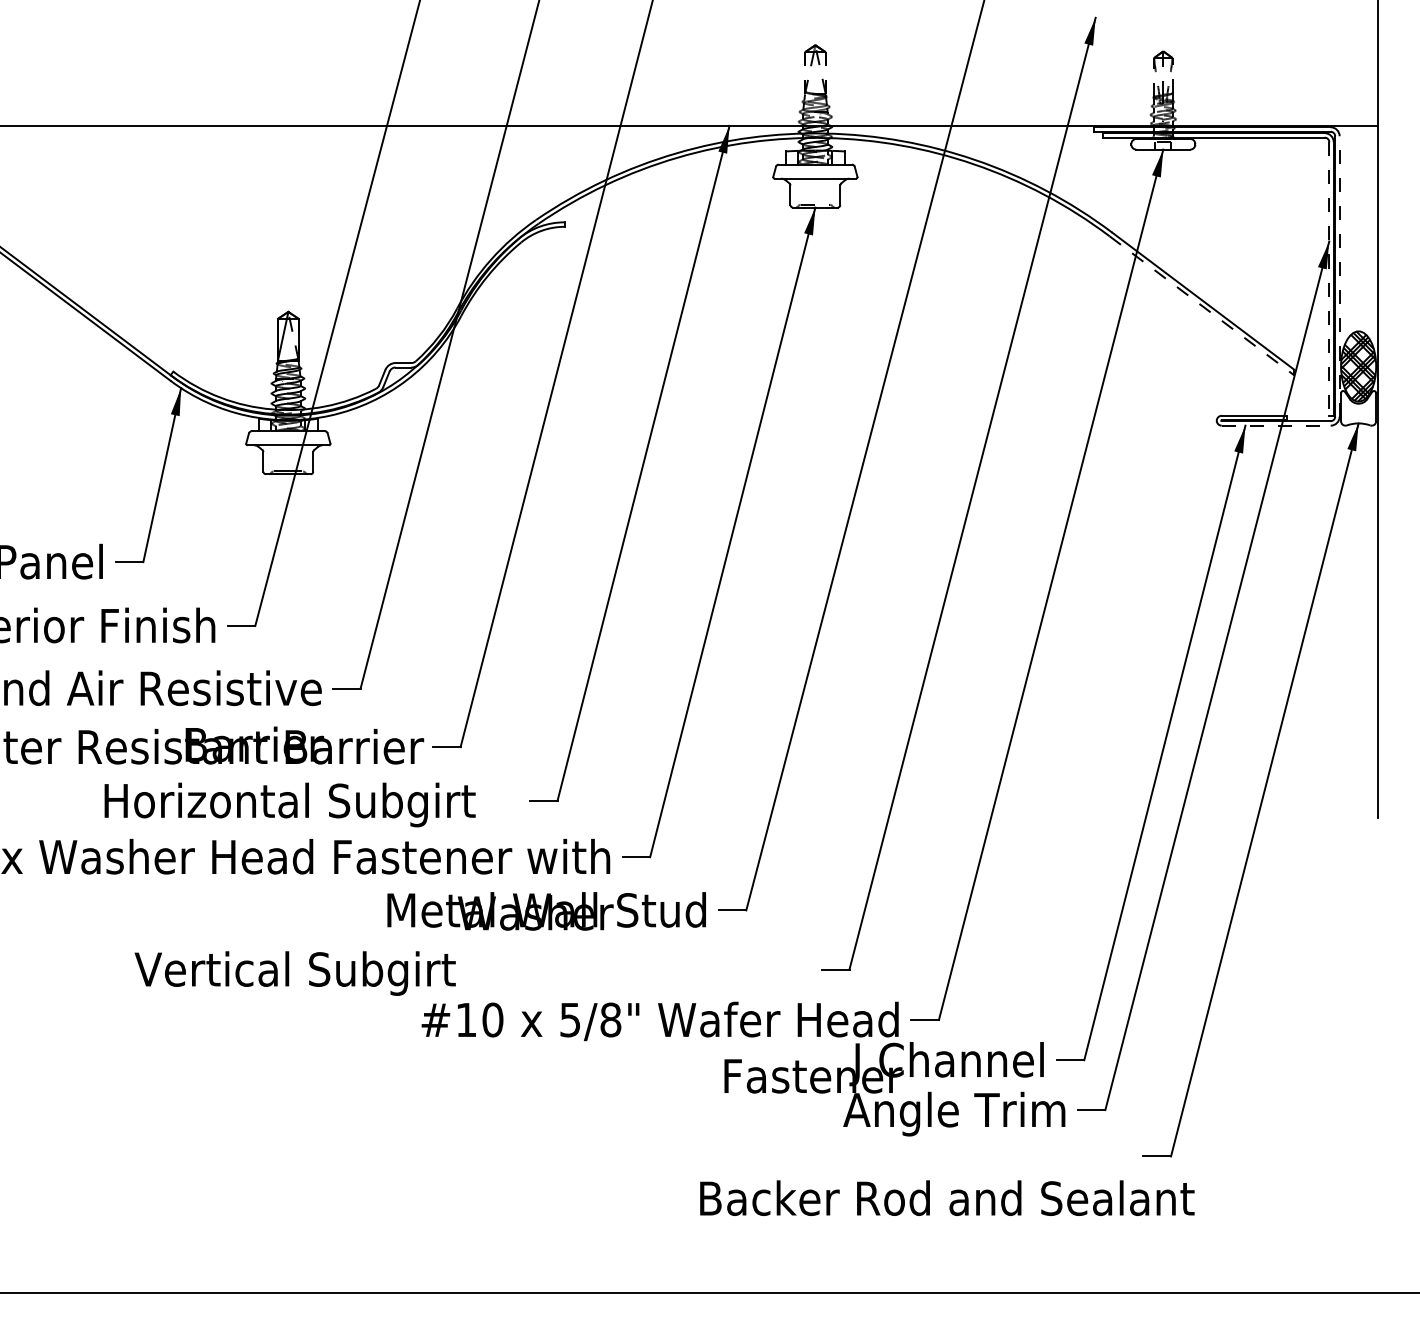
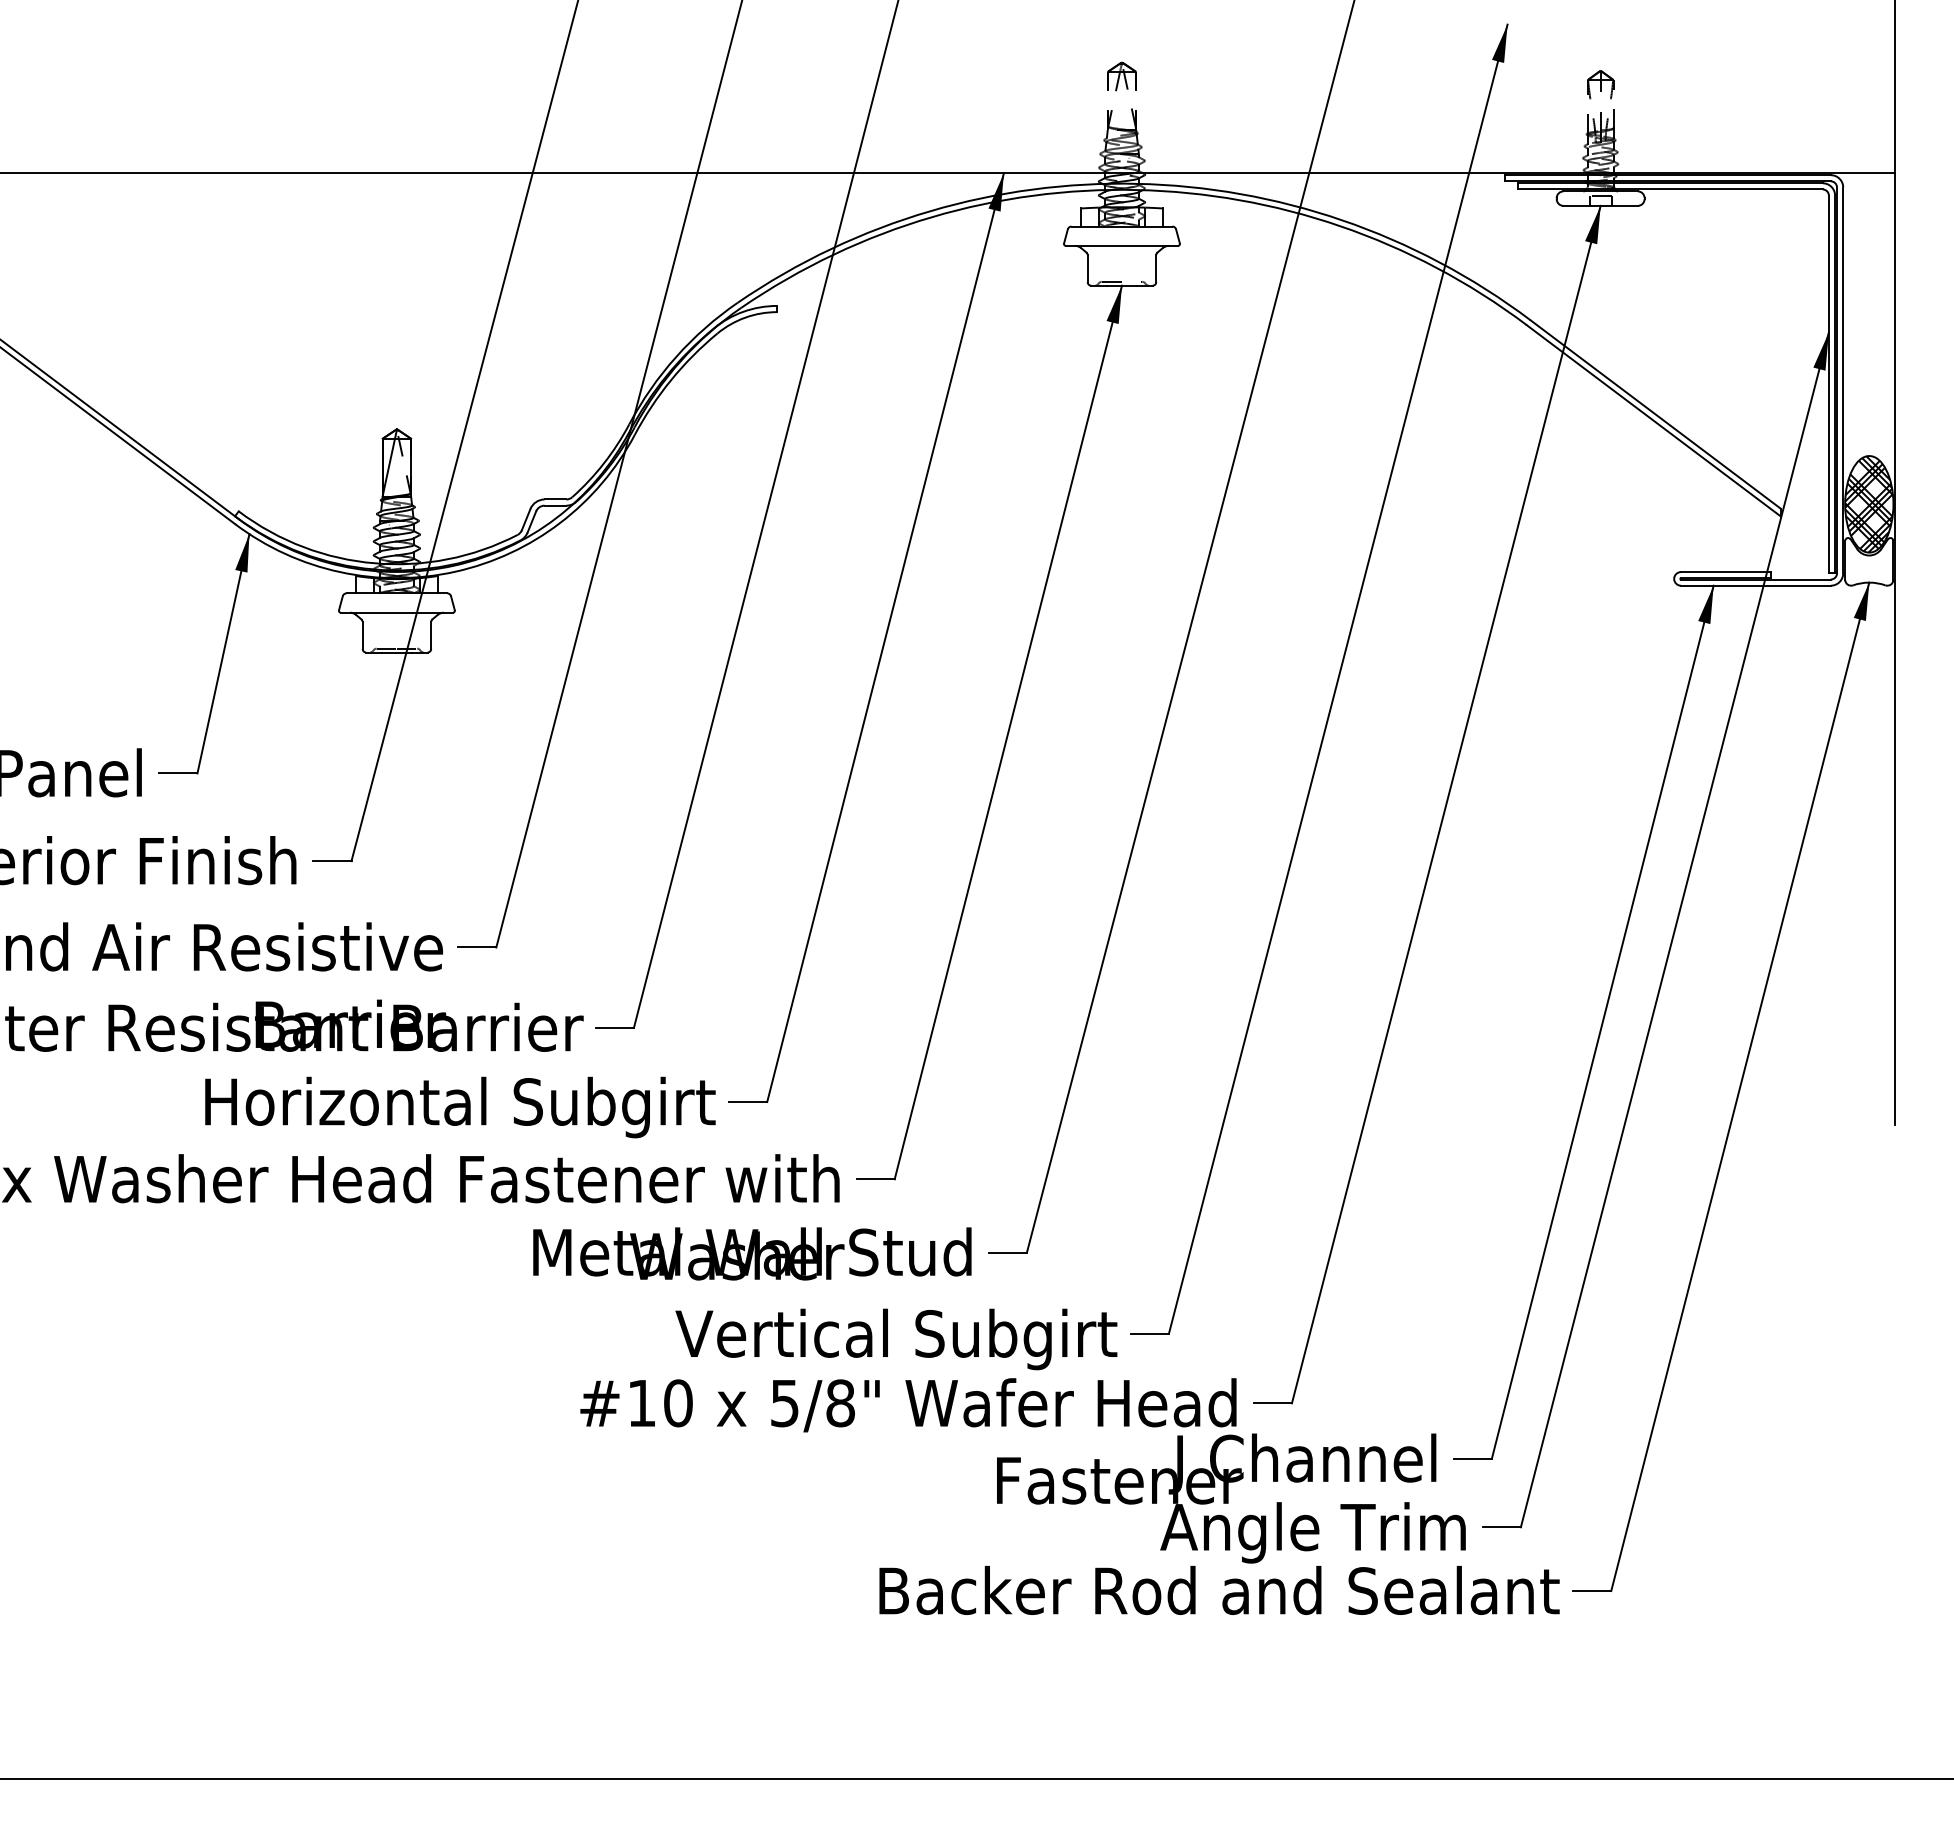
line: (1339, 276) -> (1843, 380), dashed -> solid
line: (1328, 279) -> (1828, 384), dashed -> solid
line: (1201, 305) -> (1653, 420), dashed -> solid
line: (1275, 425) -> (1755, 585), dashed -> solid
text: (290, 804) -> (460, 1107), moved
text: (295, 973) -> (896, 1339), moved
text: (947, 1198) -> (1219, 1590), moved

